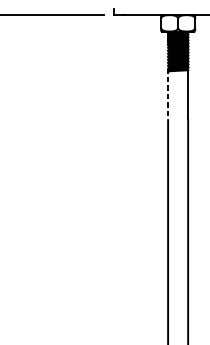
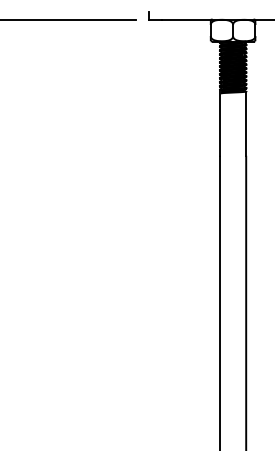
line: (167, 94) -> (219, 123), dashed -> solid

